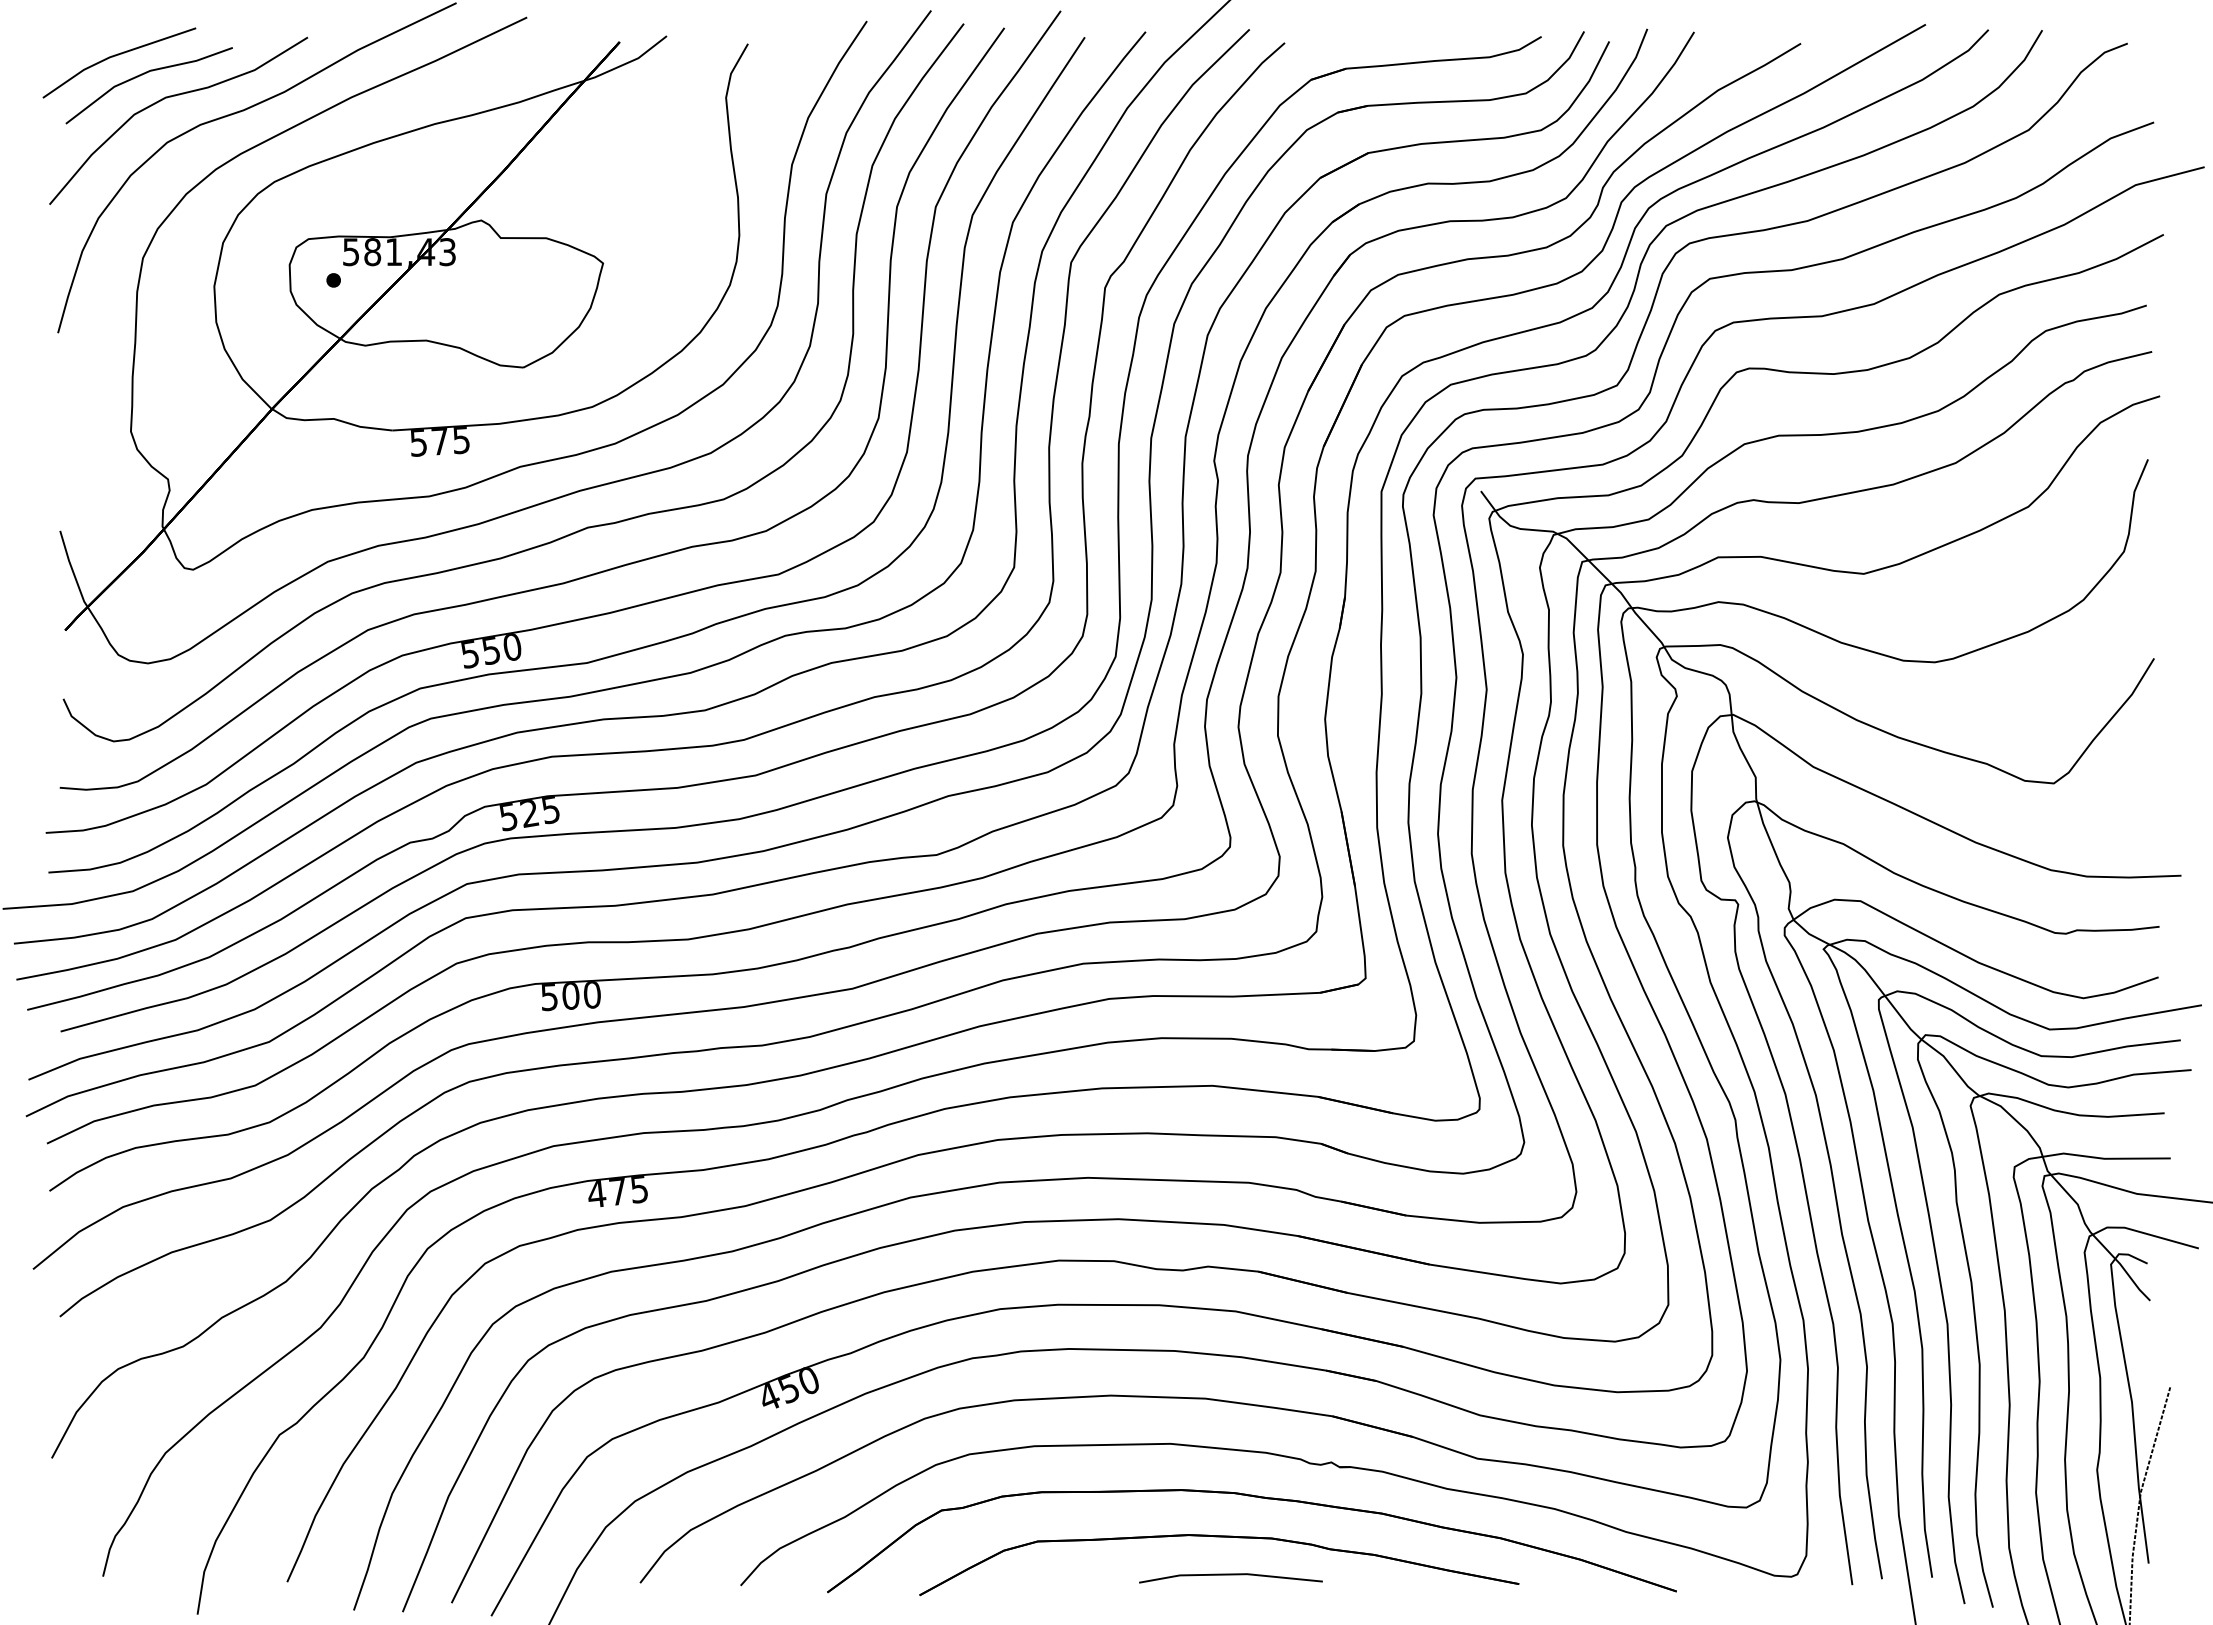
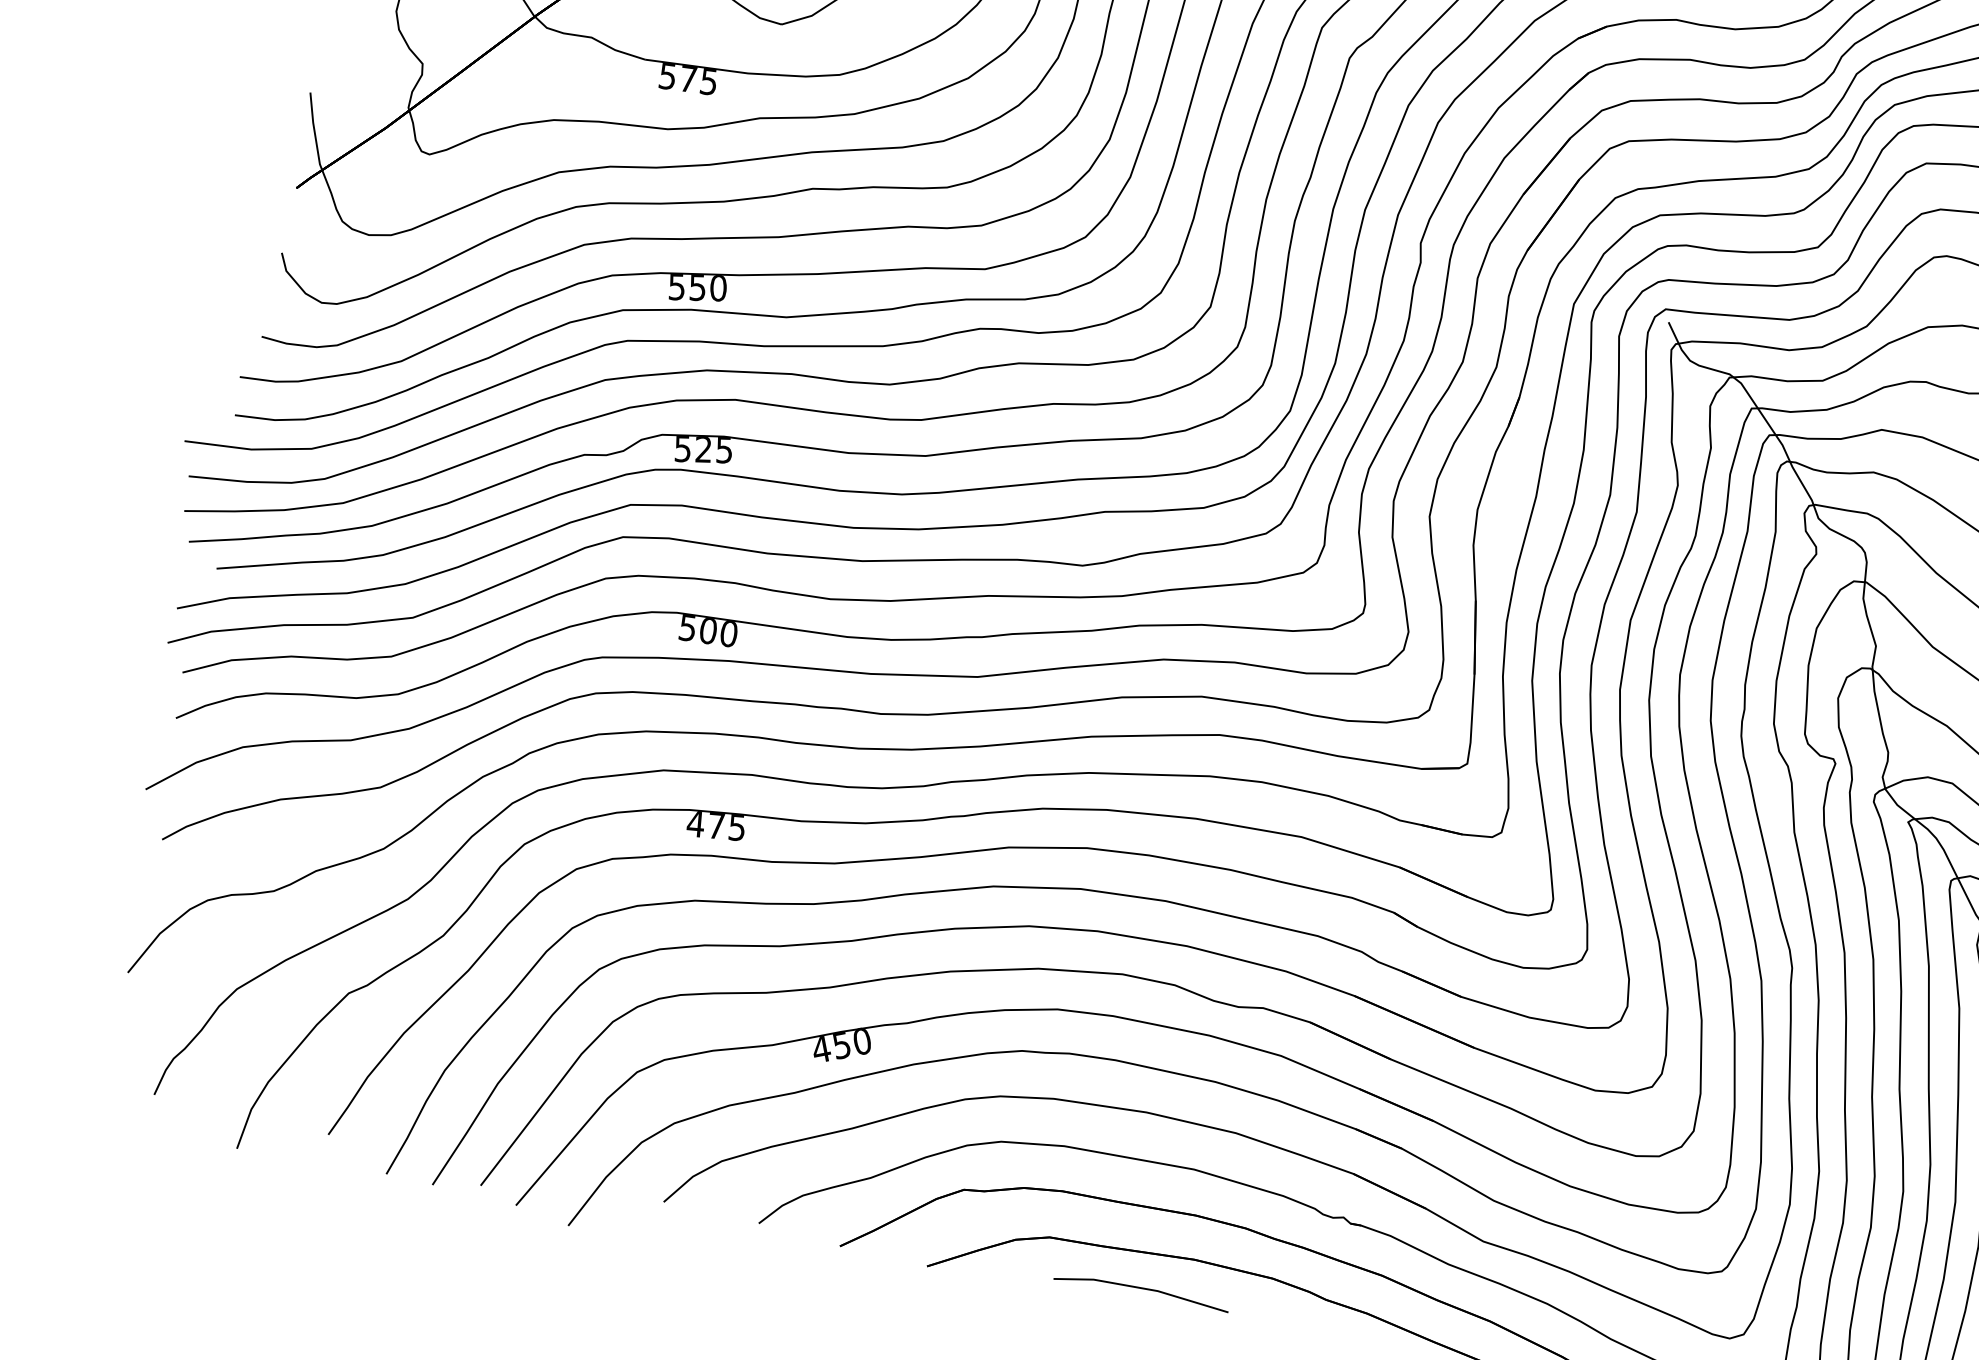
line: (1230, 1575) -> (1141, 1289), moved

